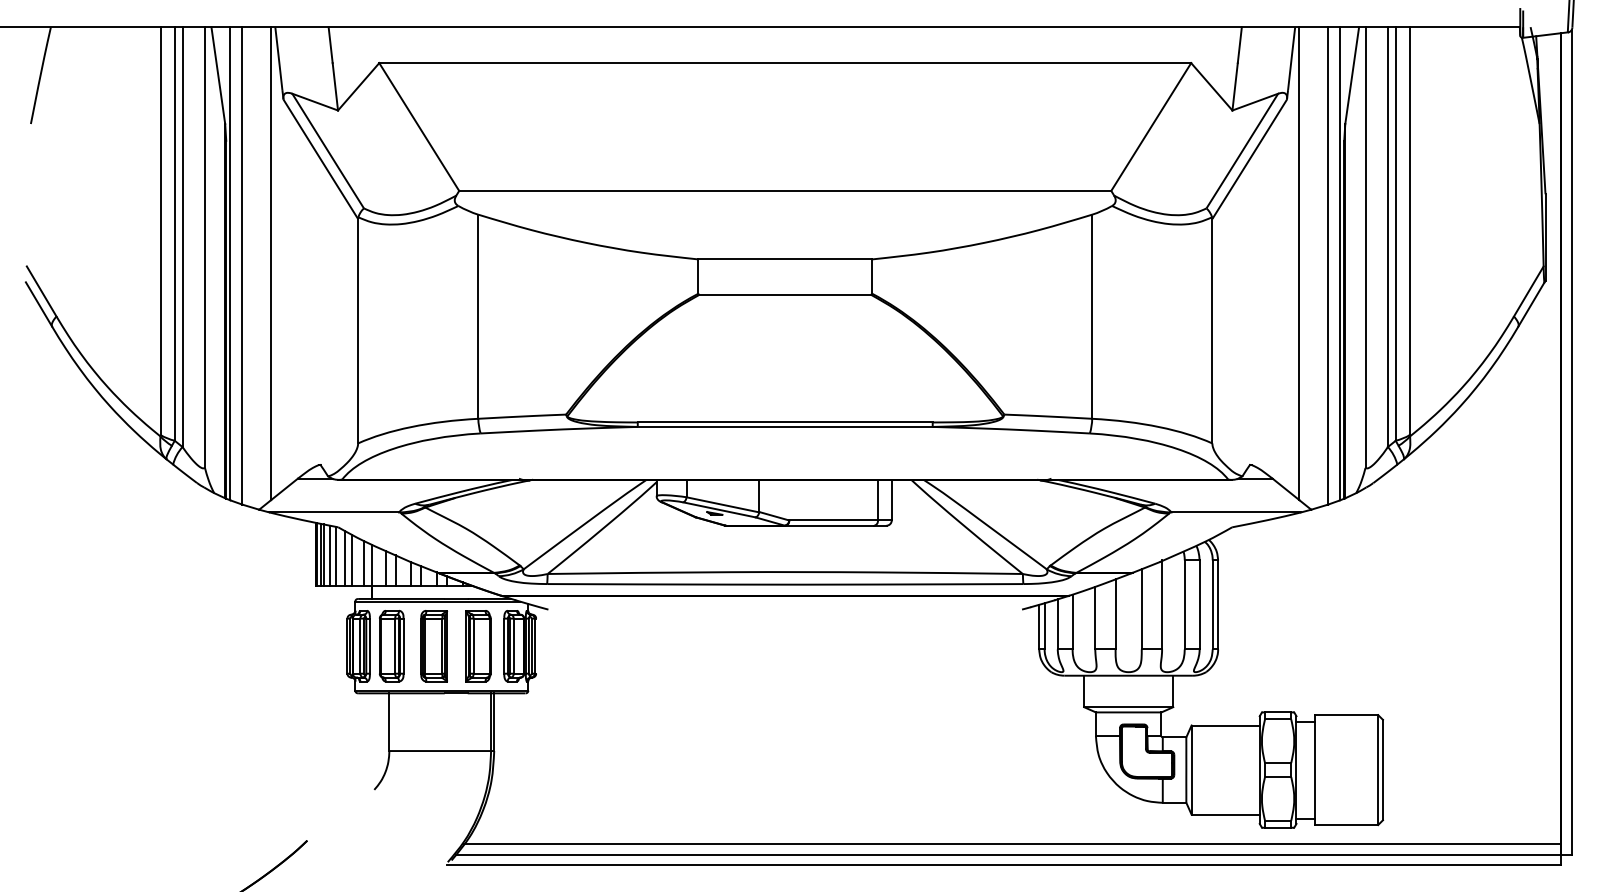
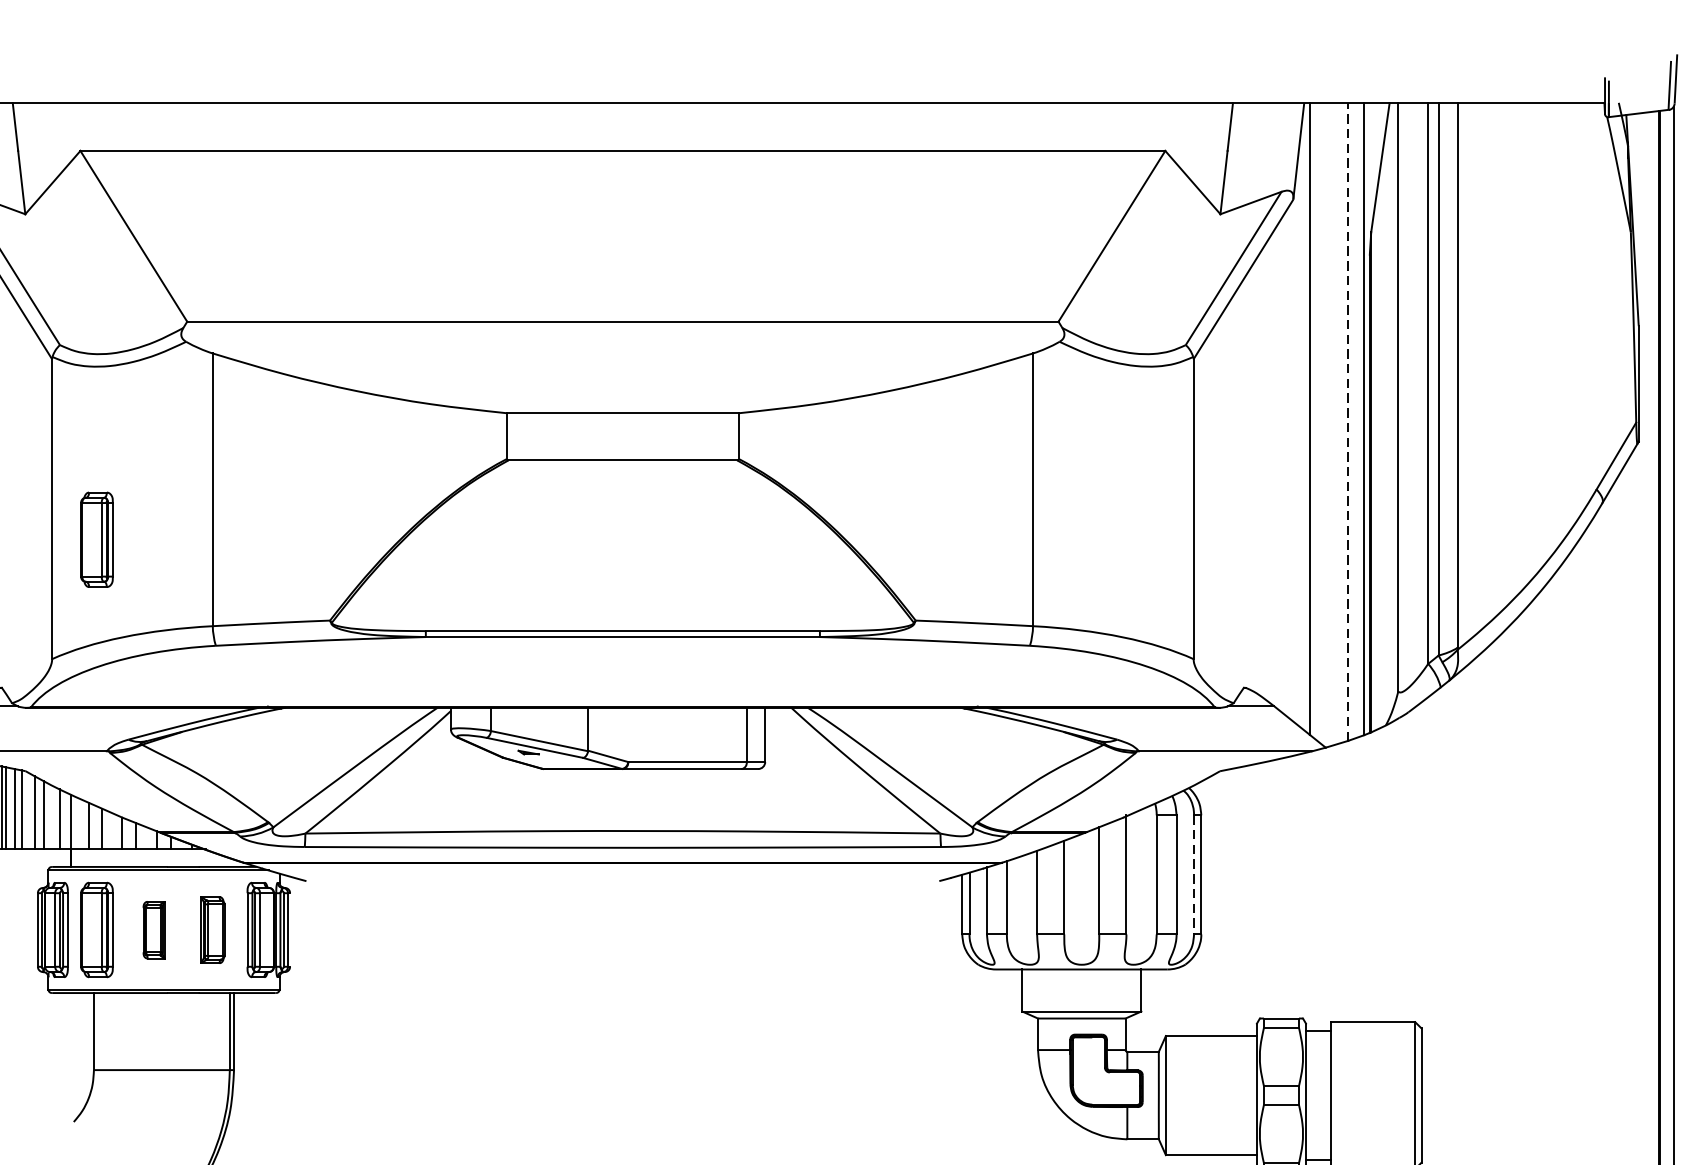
line: (1328, 265) -> (1348, 421), solid -> dashed
part: (391, 354) -> (96, 540), added
line: (1212, 604) -> (1193, 874), solid -> dashed
part: (434, 646) -> (154, 930), size x0.6
part: (478, 646) -> (213, 930), size x0.7

